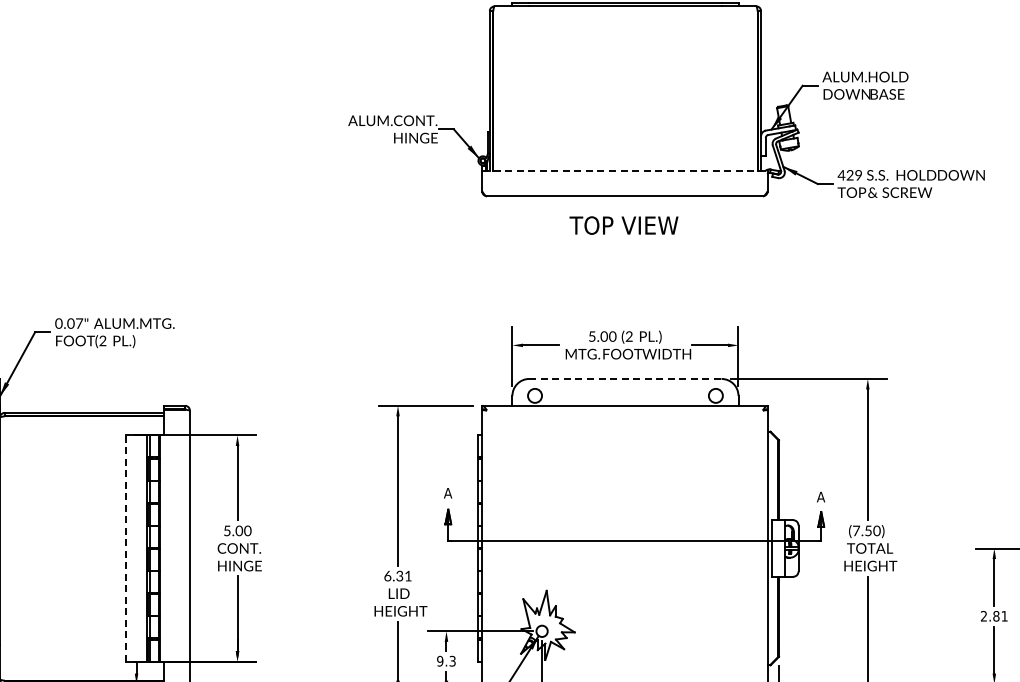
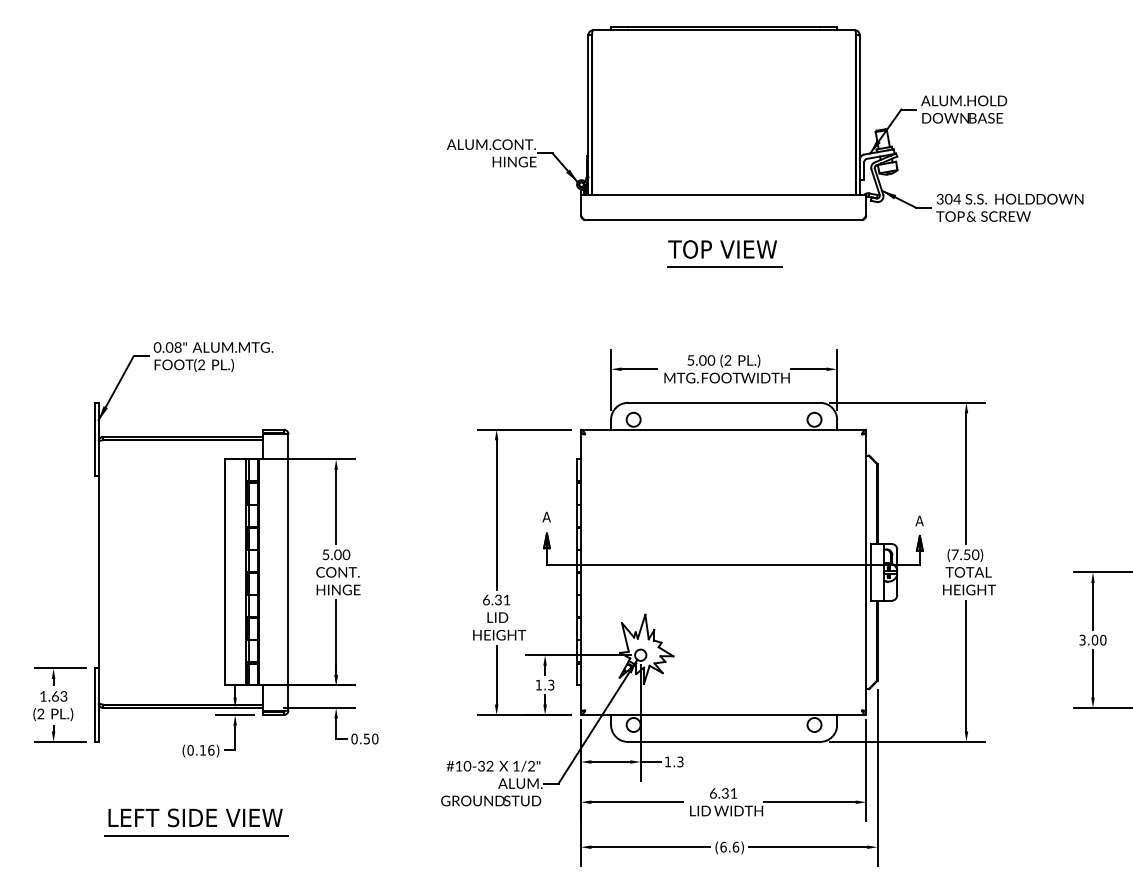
line: (624, 170) -> (723, 194), dashed -> solid
text: (849, 174) -> (948, 198), 429 -> 304
line: (626, 243) -> (725, 267), added
text: (78, 323) -> (177, 347), 0.07" -> 0.08"
line: (625, 378) -> (724, 402), dashed -> solid
line: (125, 547) -> (224, 571), dashed -> solid
text: (993, 615) -> (1092, 639), 2.81 -> 3.00
text: (439, 660) -> (538, 684), 9.3 -> 1.3

